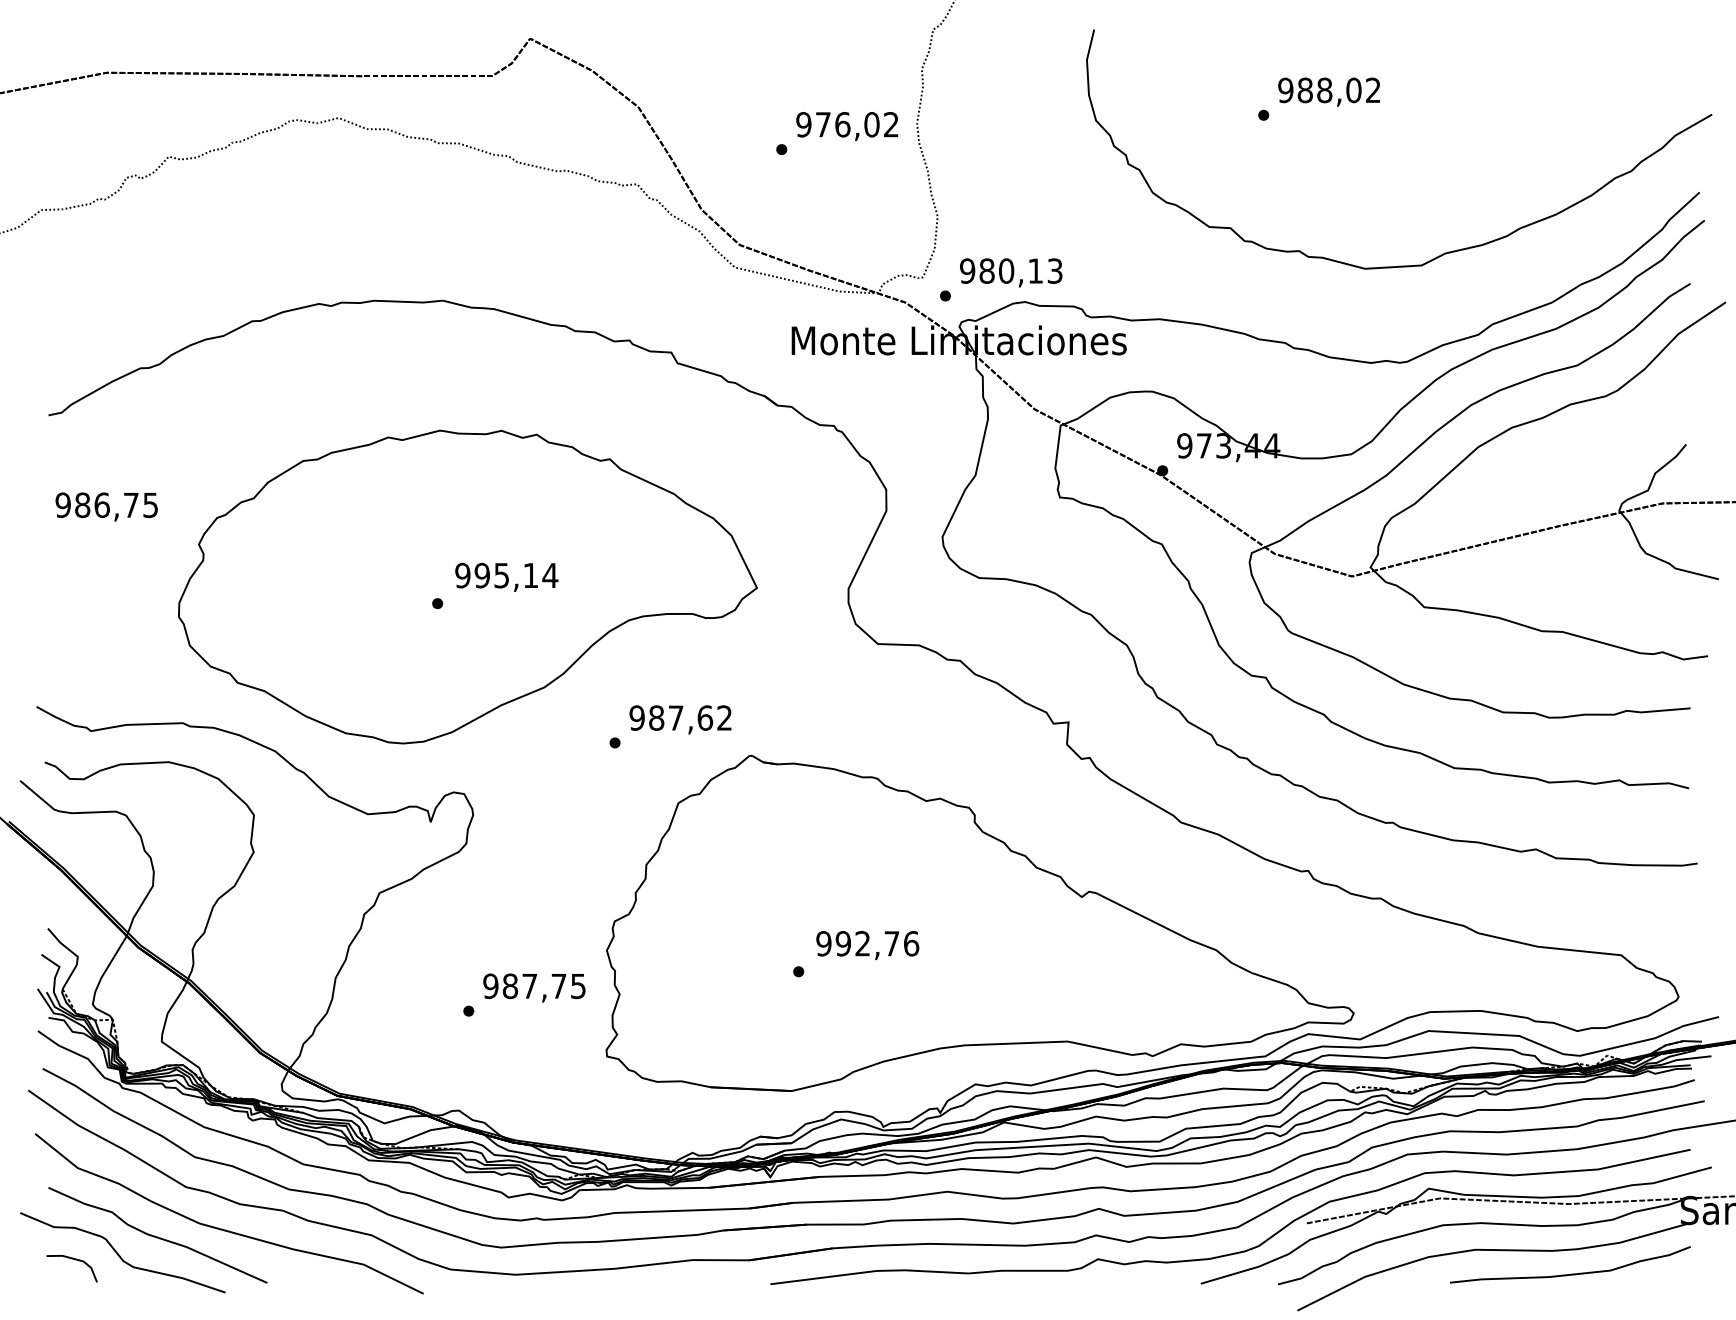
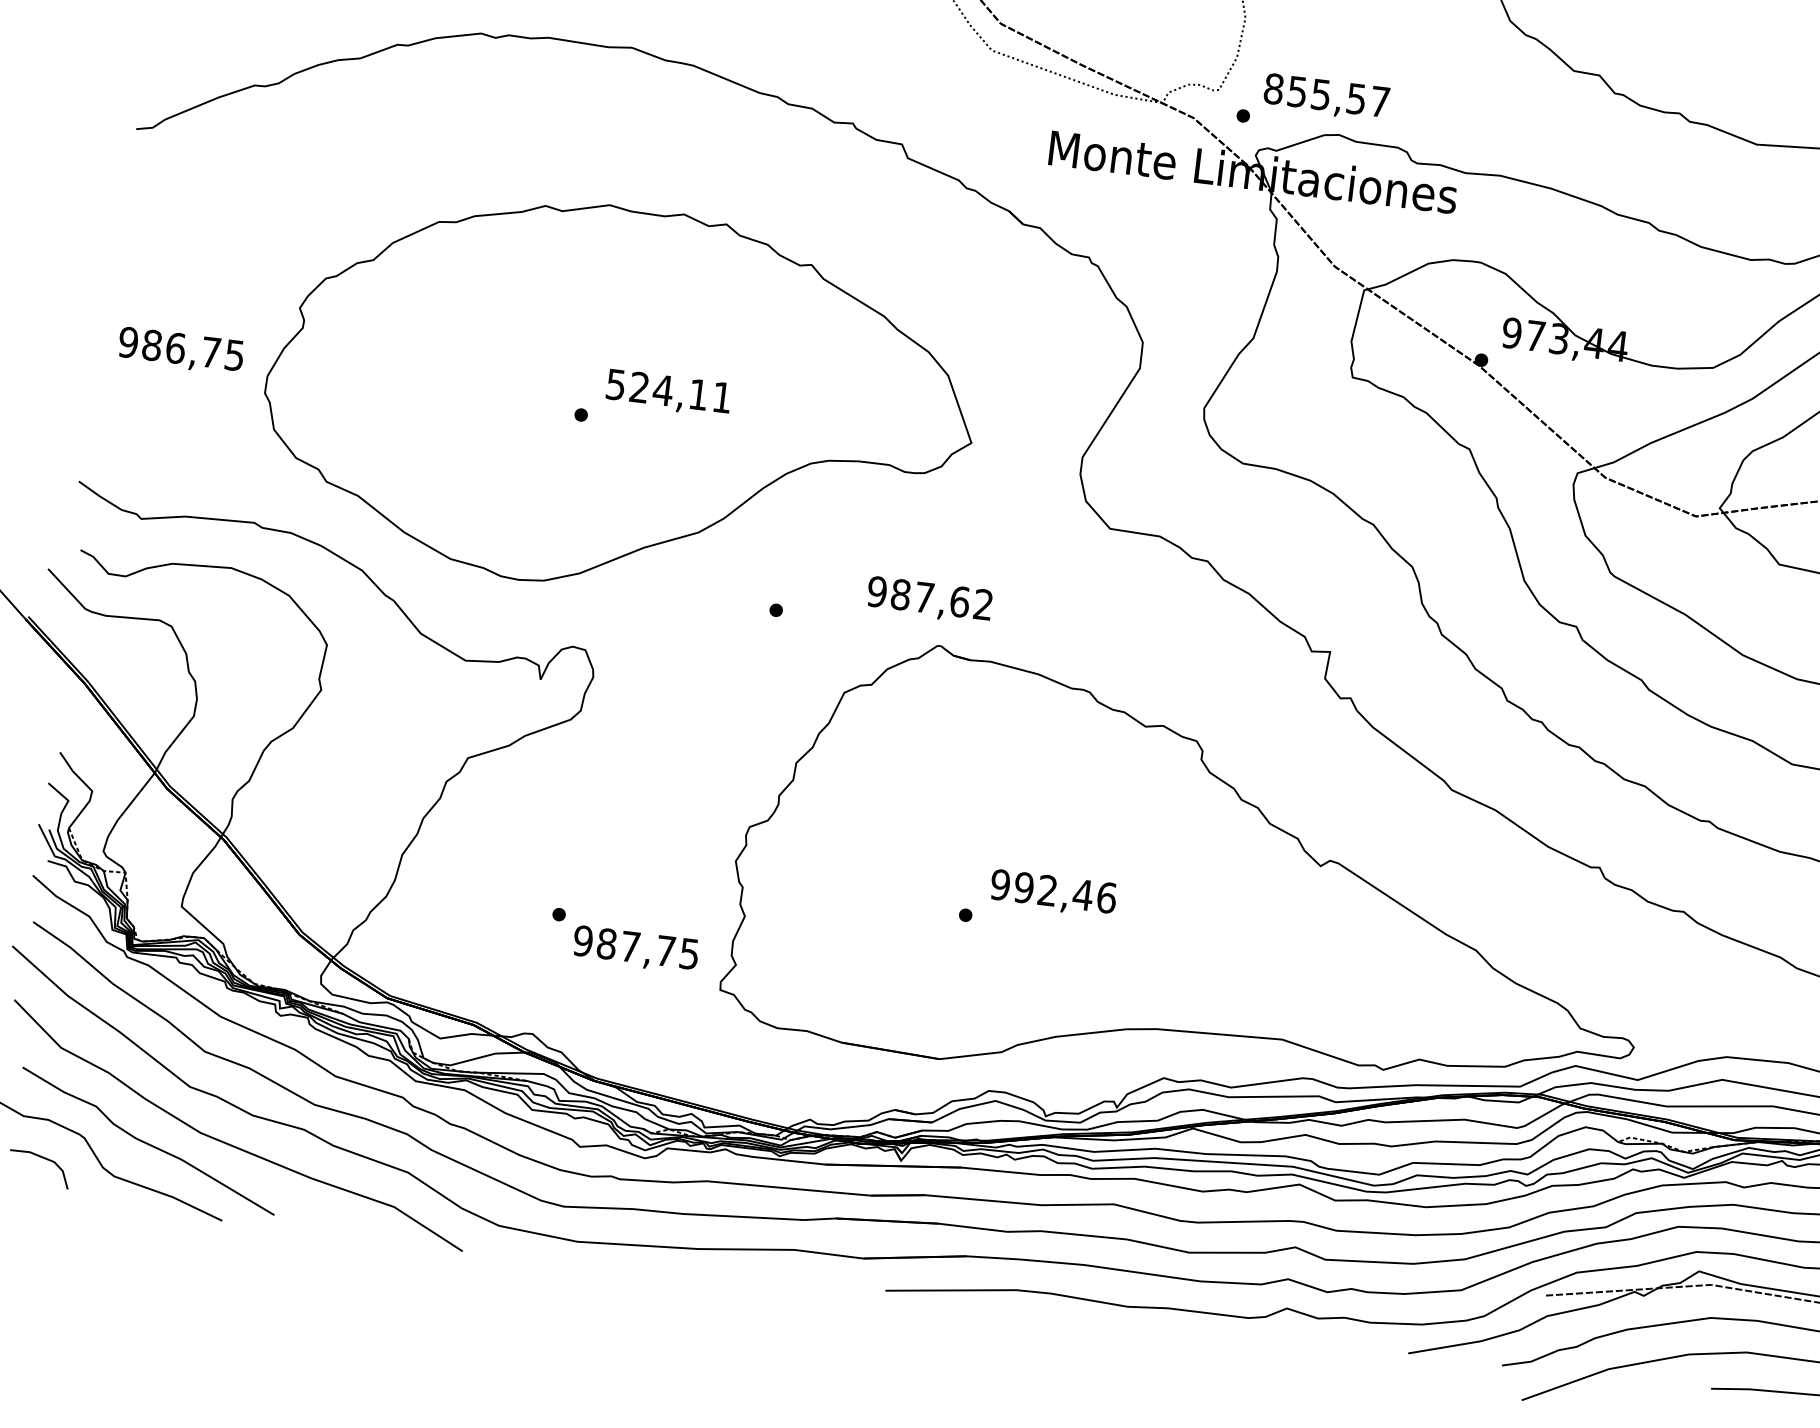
text: (1011, 270) -> (1327, 94), 980,13 -> 855,57
text: (106, 506) -> (180, 350), moved
text: (506, 575) -> (668, 390), 995,14 -> 524,11
text: (680, 719) -> (929, 599), moved
text: (891, 943) -> (1082, 894), 992,76 -> 992,46
text: (534, 987) -> (635, 949), moved

